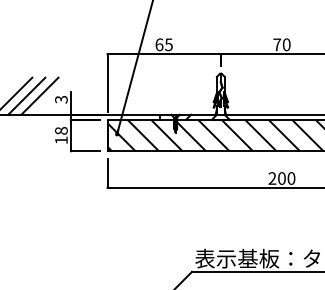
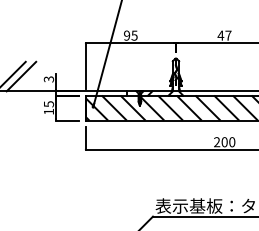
text: (159, 44) -> (127, 35), 65 -> 95
text: (281, 44) -> (224, 35), 70 -> 47
line: (39, 96) -> (31, 76), removed
text: (60, 131) -> (48, 104), 18 -> 15

